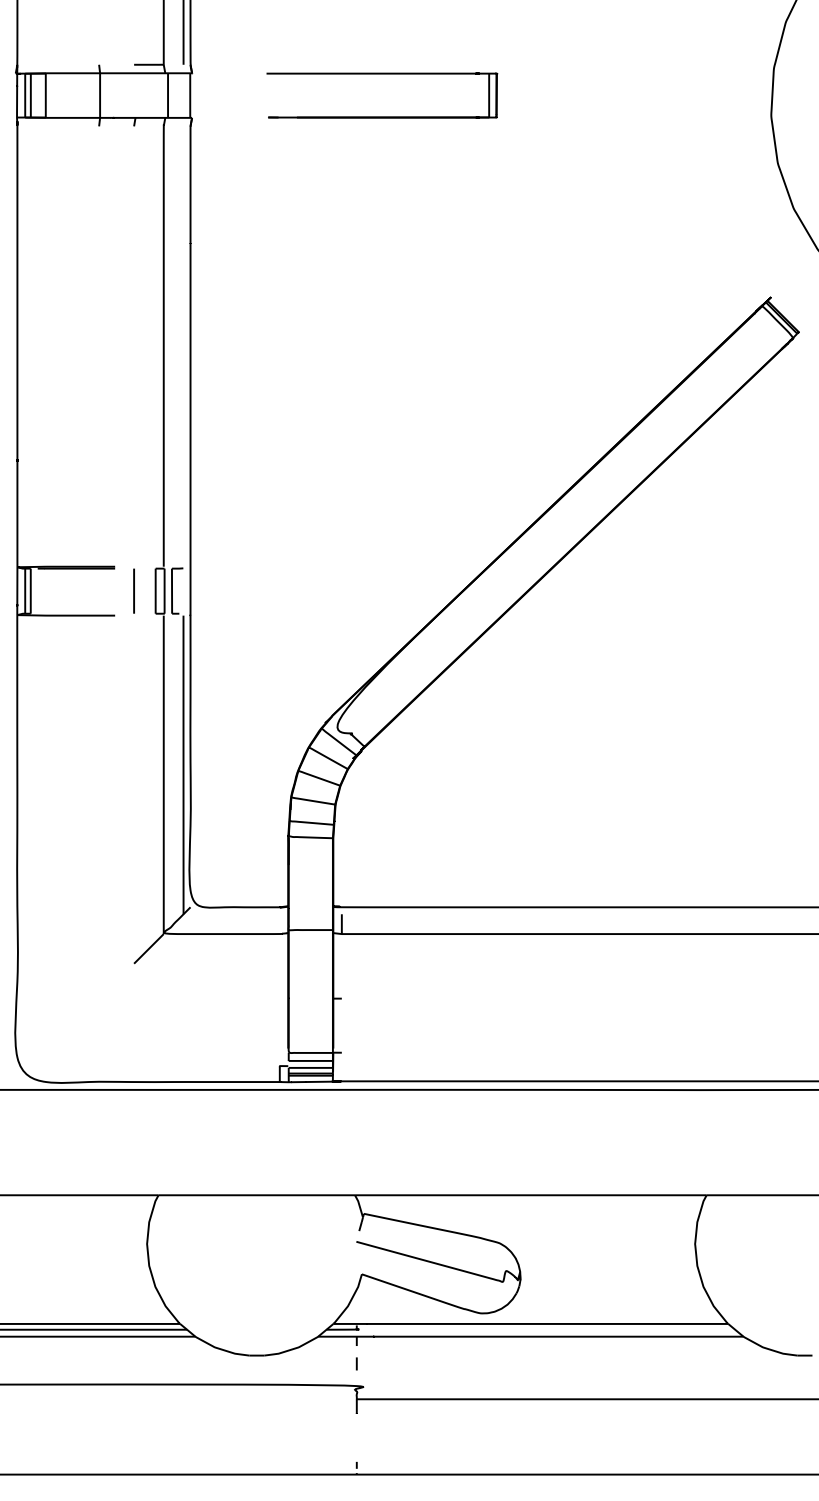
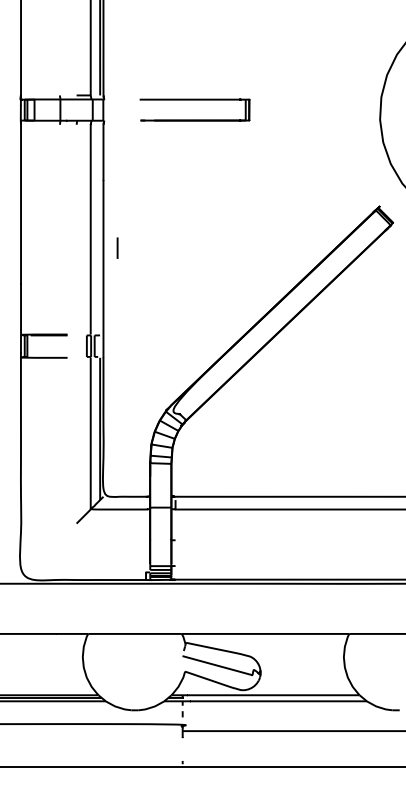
line: (133, 589) -> (117, 247), moved

